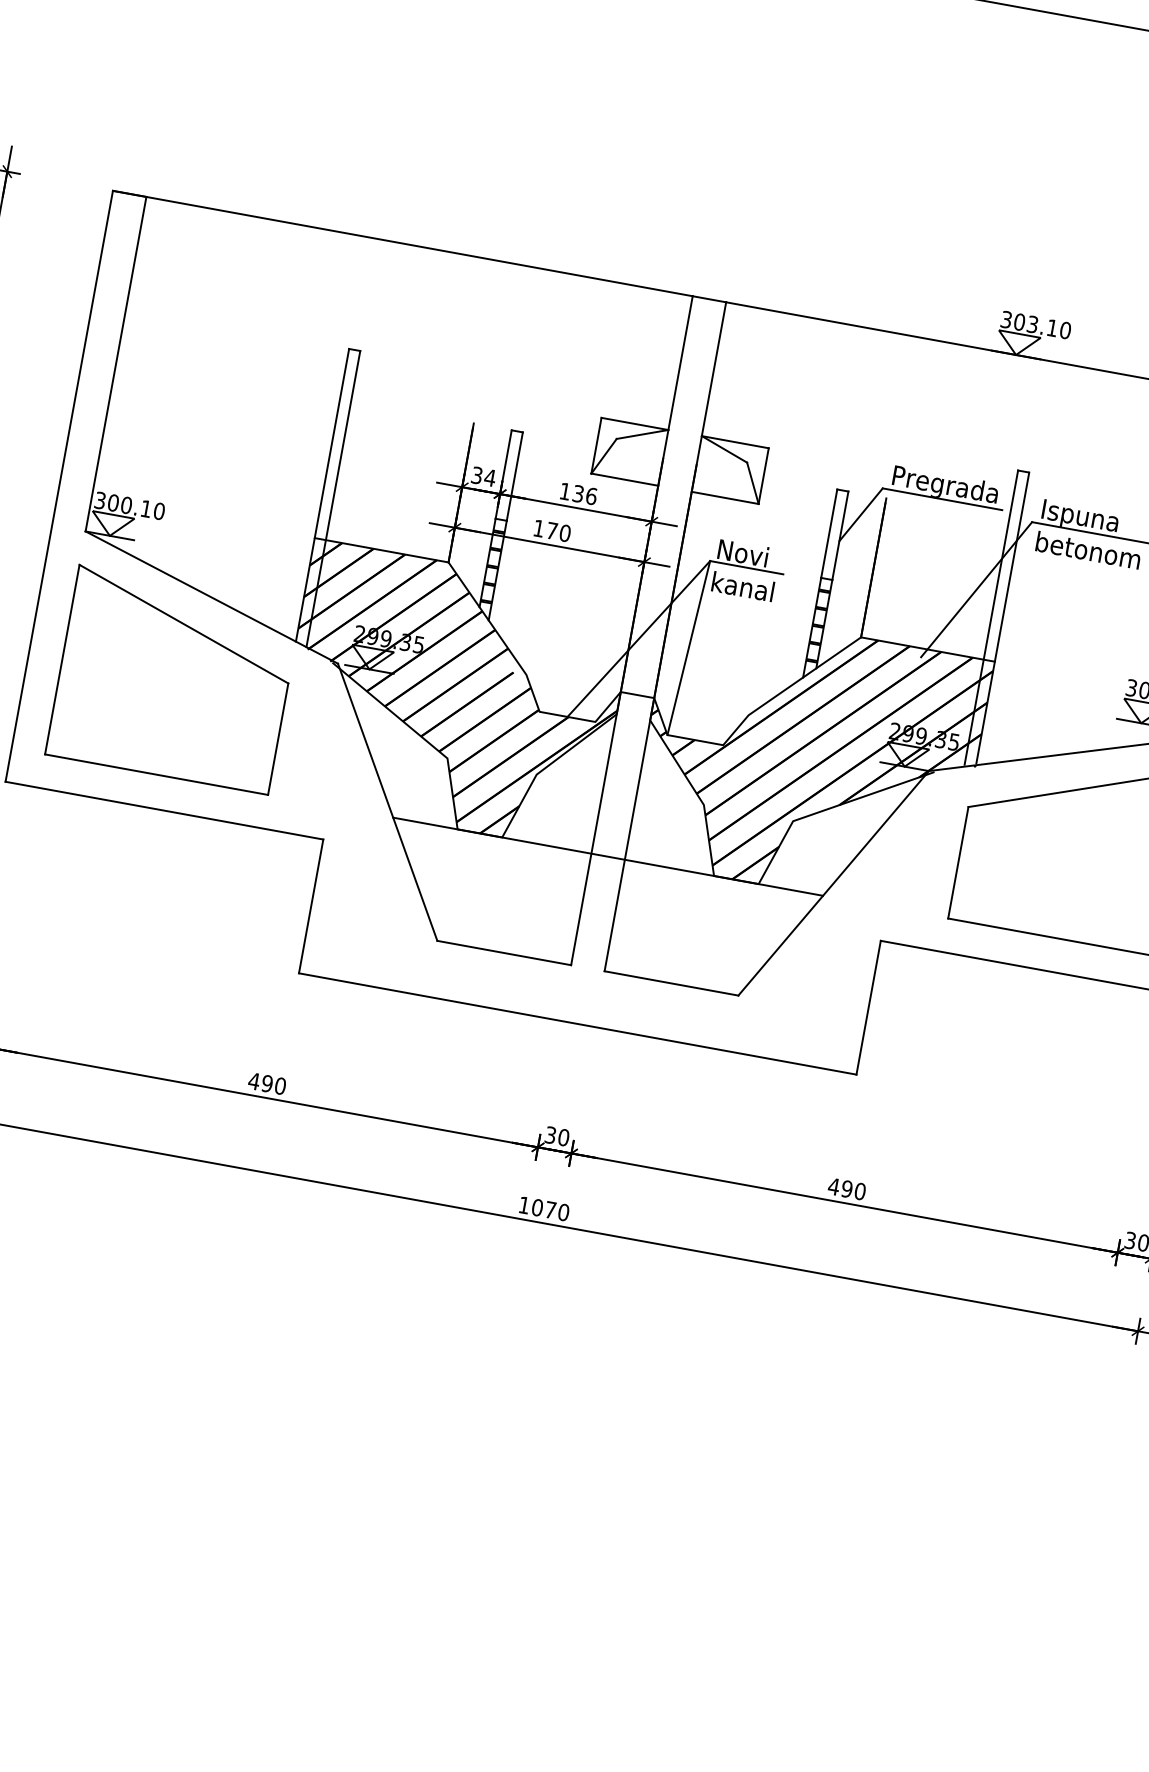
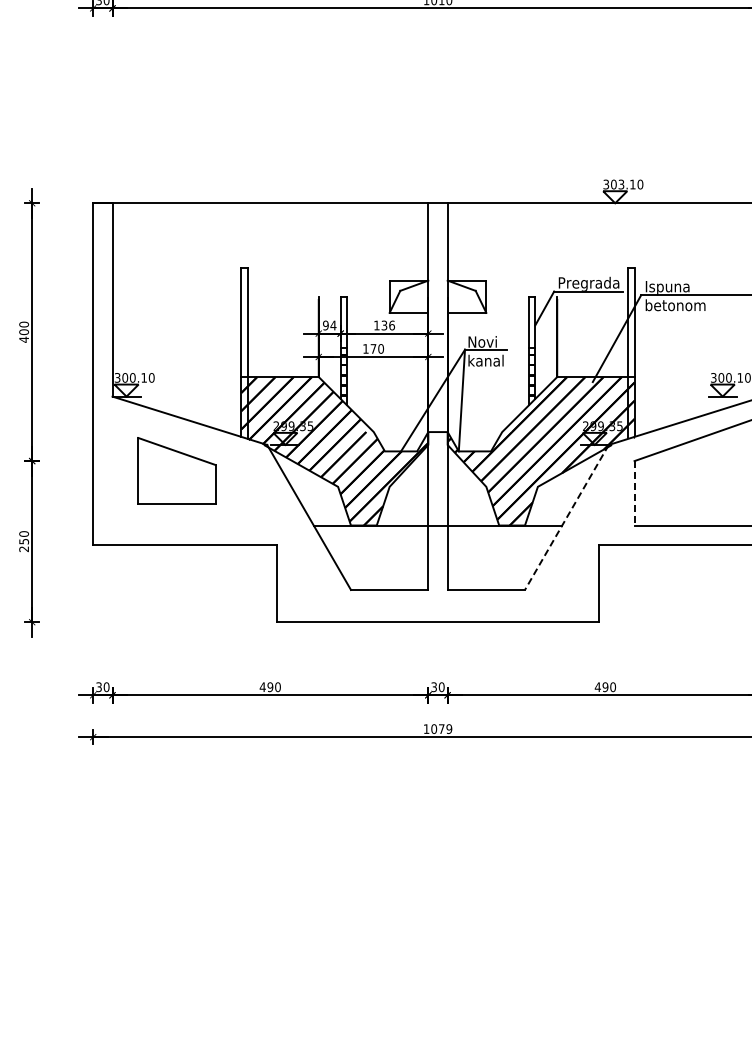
text: (476, 475) -> (325, 325), 34 -> 94
part: (173, 679) -> (176, 470), size x0.6
line: (958, 863) -> (634, 493), solid -> dashed
line: (832, 883) -> (566, 517), solid -> dashed
text: (564, 1211) -> (449, 728), 1070 -> 1079

